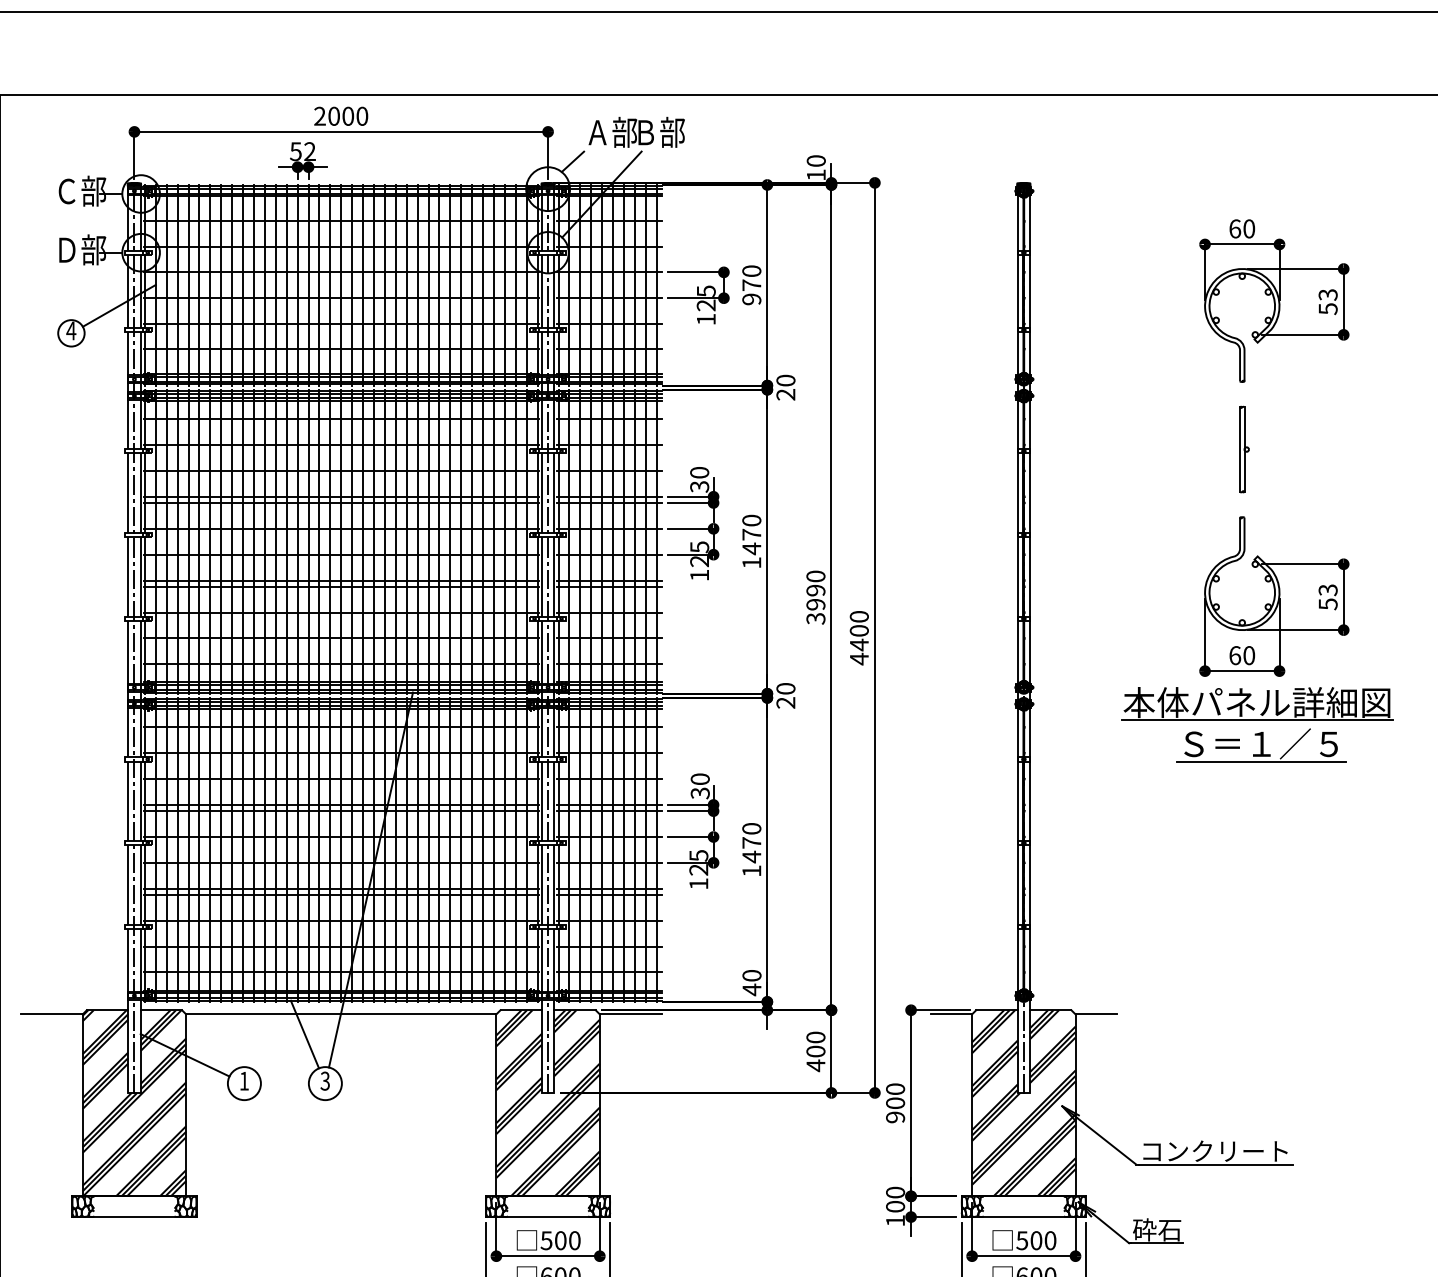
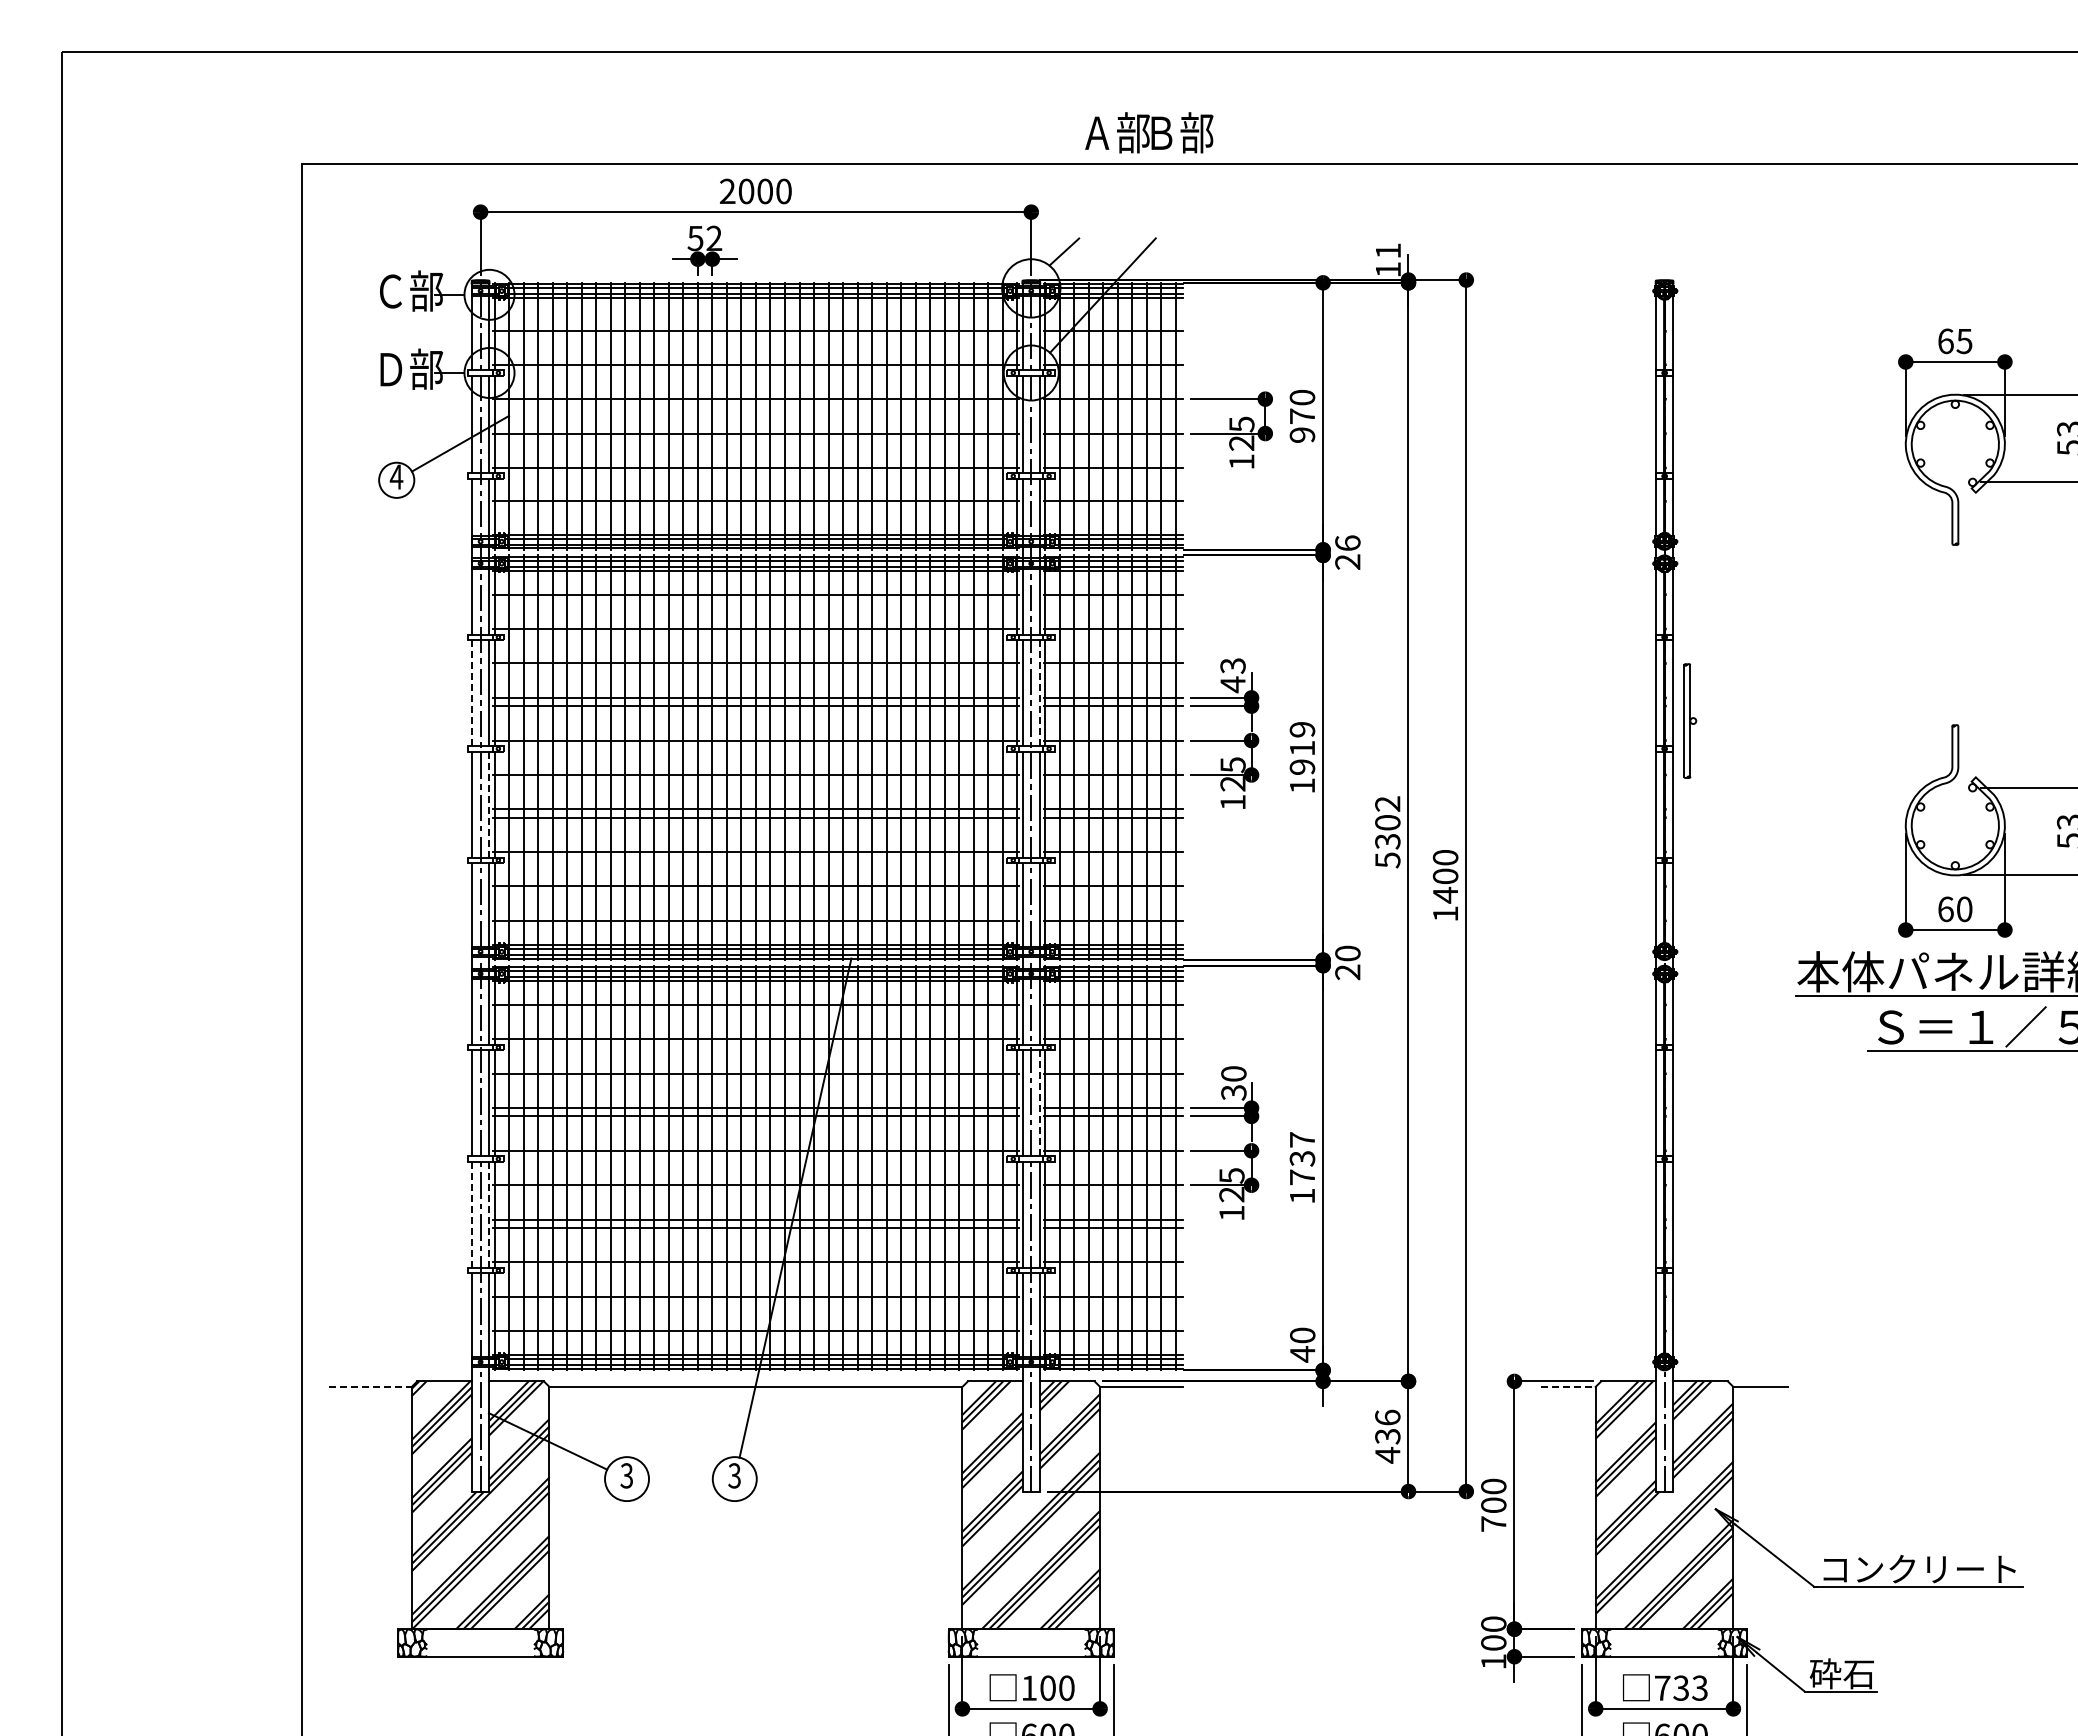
text: (636, 132) -> (1149, 132), moved
text: (816, 160) -> (1388, 250), 10 -> 11
text: (1249, 229) -> (1964, 341), 60 -> 65
text: (785, 380) -> (1347, 542), 20 -> 26
part: (1244, 449) -> (1690, 720), moved
text: (699, 479) -> (1232, 675), 30 -> 43
line: (554, 492) -> (1039, 692), solid -> dashed
line: (128, 493) -> (472, 693), solid -> dashed
text: (751, 534) -> (1302, 748), 1470 -> 1919
line: (140, 576) -> (488, 804), solid -> dashed
text: (815, 597) -> (1387, 831), 3990 -> 5302
text: (859, 658) -> (1445, 913), 4400 -> 1400
line: (554, 800) -> (1039, 1102), solid -> dashed
text: (751, 843) -> (1302, 1159), 1470 -> 1737
line: (140, 884) -> (488, 1214), solid -> dashed
line: (128, 885) -> (472, 1215), solid -> dashed
line: (51, 1014) -> (370, 1386), solid -> dashed
line: (951, 1014) -> (1568, 1386), solid -> dashed
line: (304, 1034) -> (707, 1413), removed
text: (815, 1044) -> (1387, 1426), 400 -> 436
text: (244, 1080) -> (626, 1475), 1 -> 3
text: (895, 1116) -> (1493, 1523), 900 -> 700
text: (546, 1240) -> (1028, 1687), 500 -> 100
text: (1035, 1240) -> (1680, 1687), 500 -> 733

